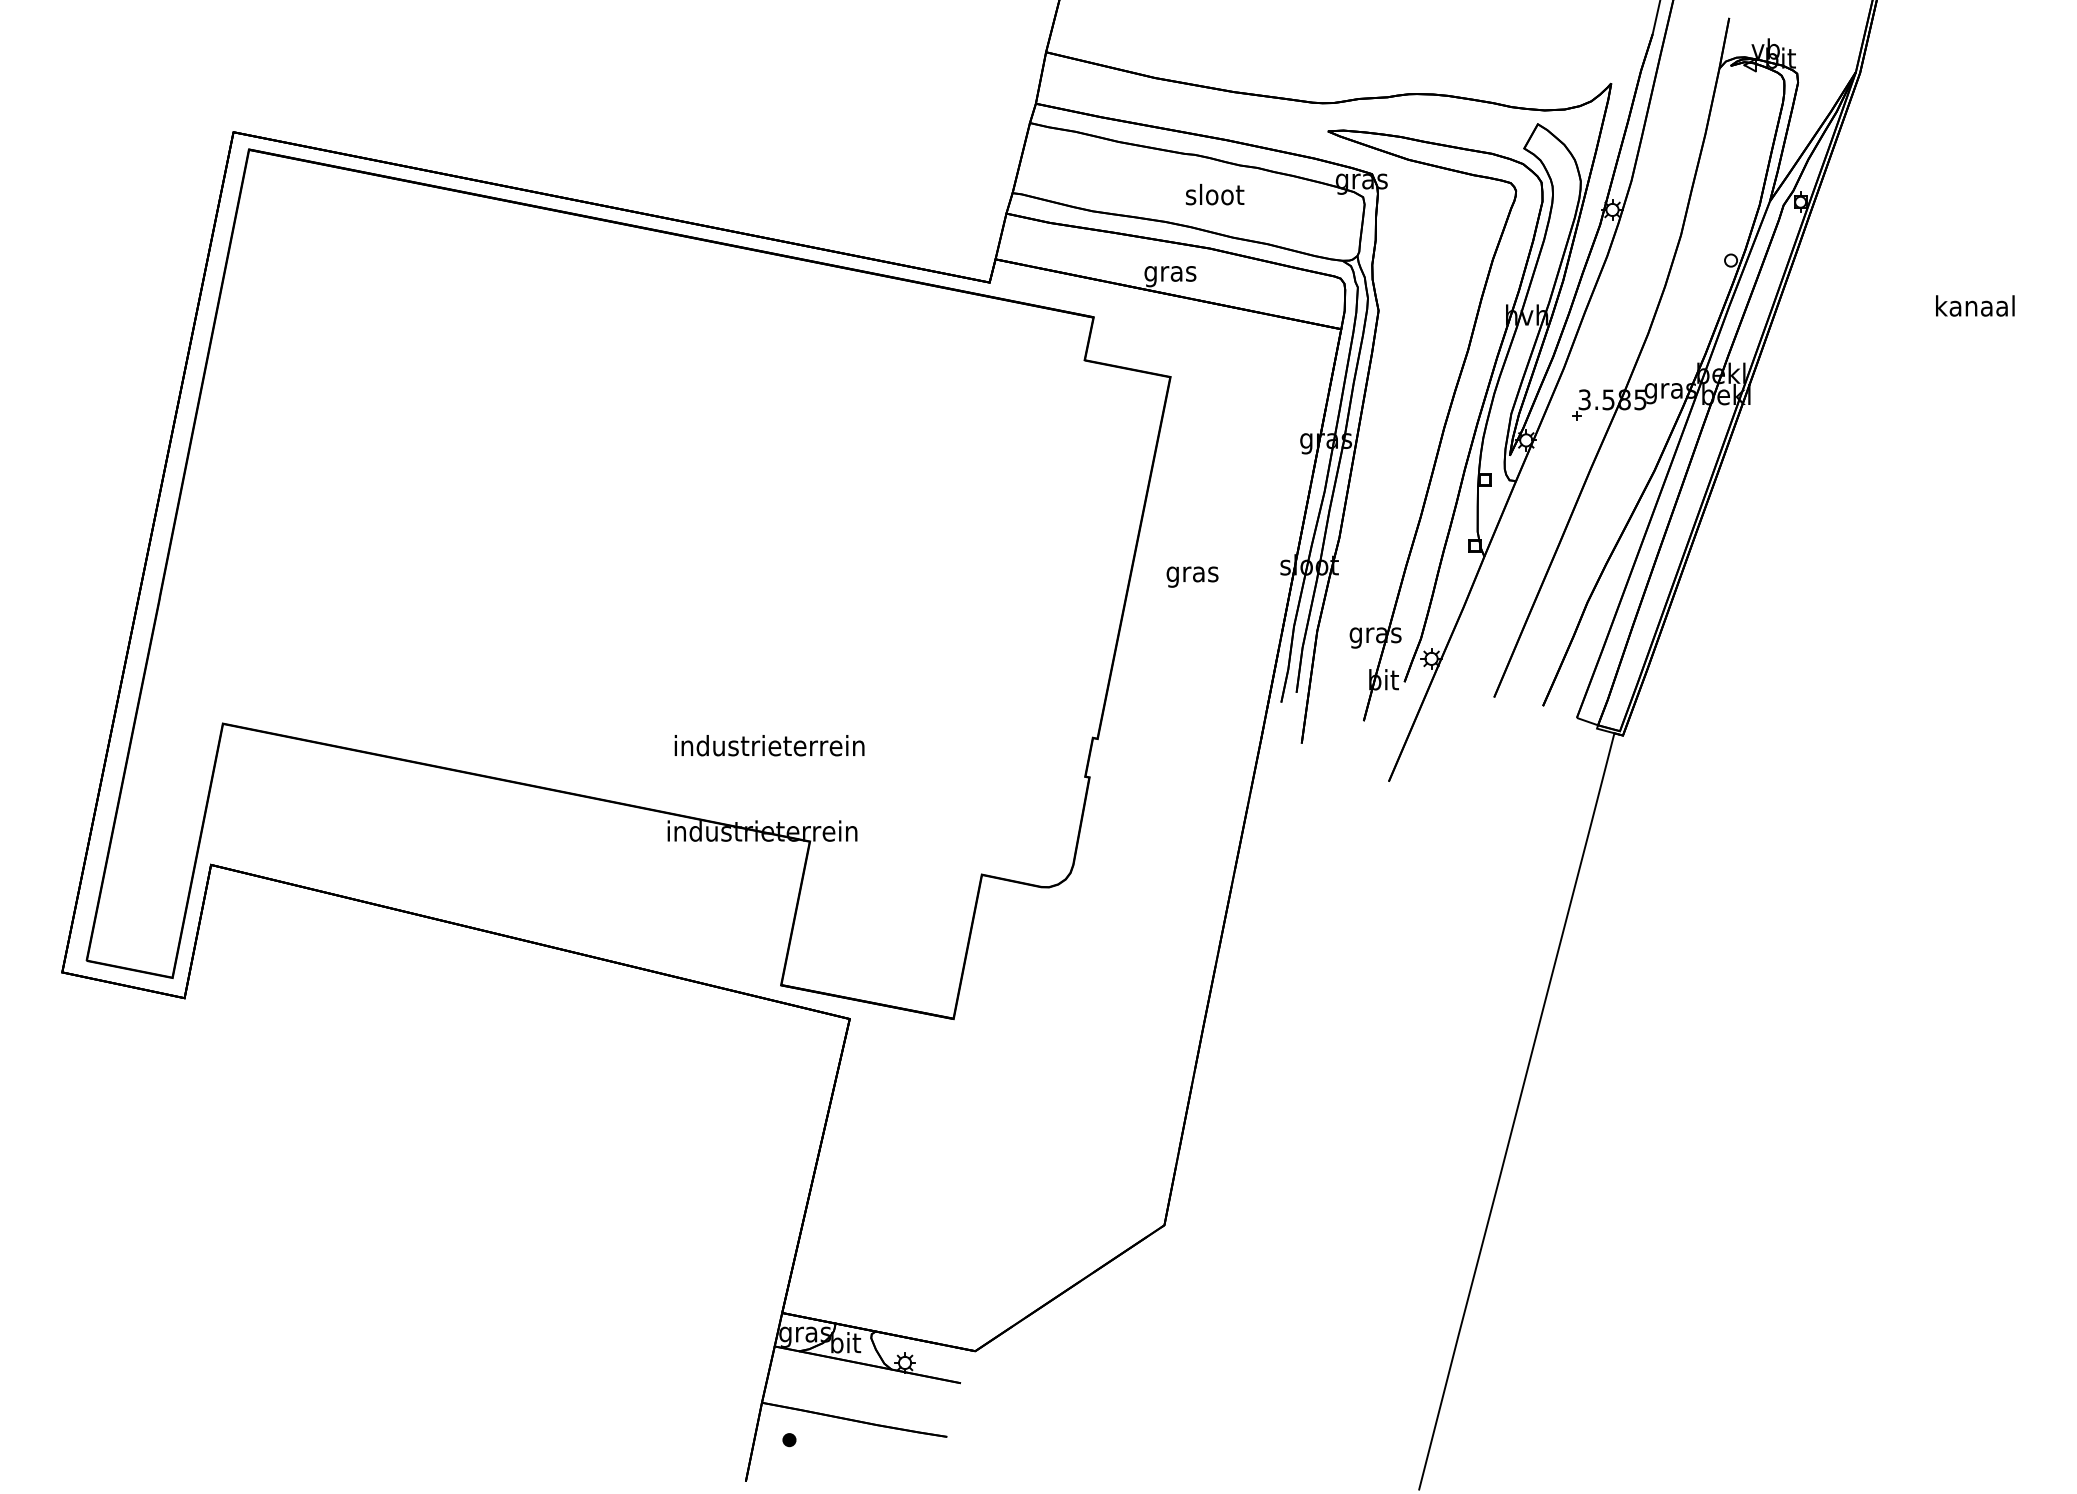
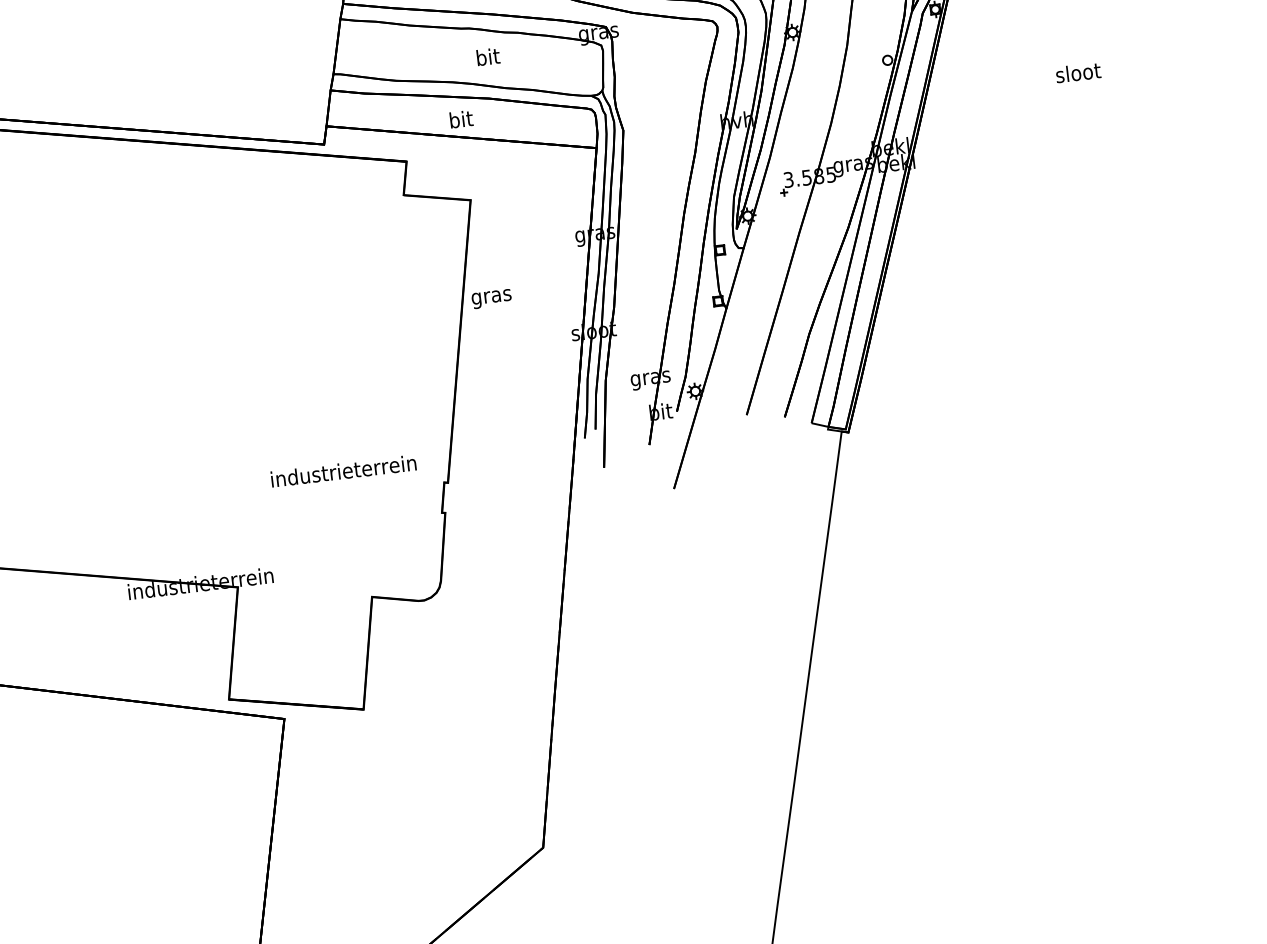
text: (1214, 194) -> (487, 56), sloot -> bit
text: (1170, 273) -> (461, 121), gras -> bit
text: (1975, 305) -> (1078, 72), kanaal -> sloot
text: (1192, 576) -> (491, 298), moved
text: (769, 745) -> (343, 470), moved

